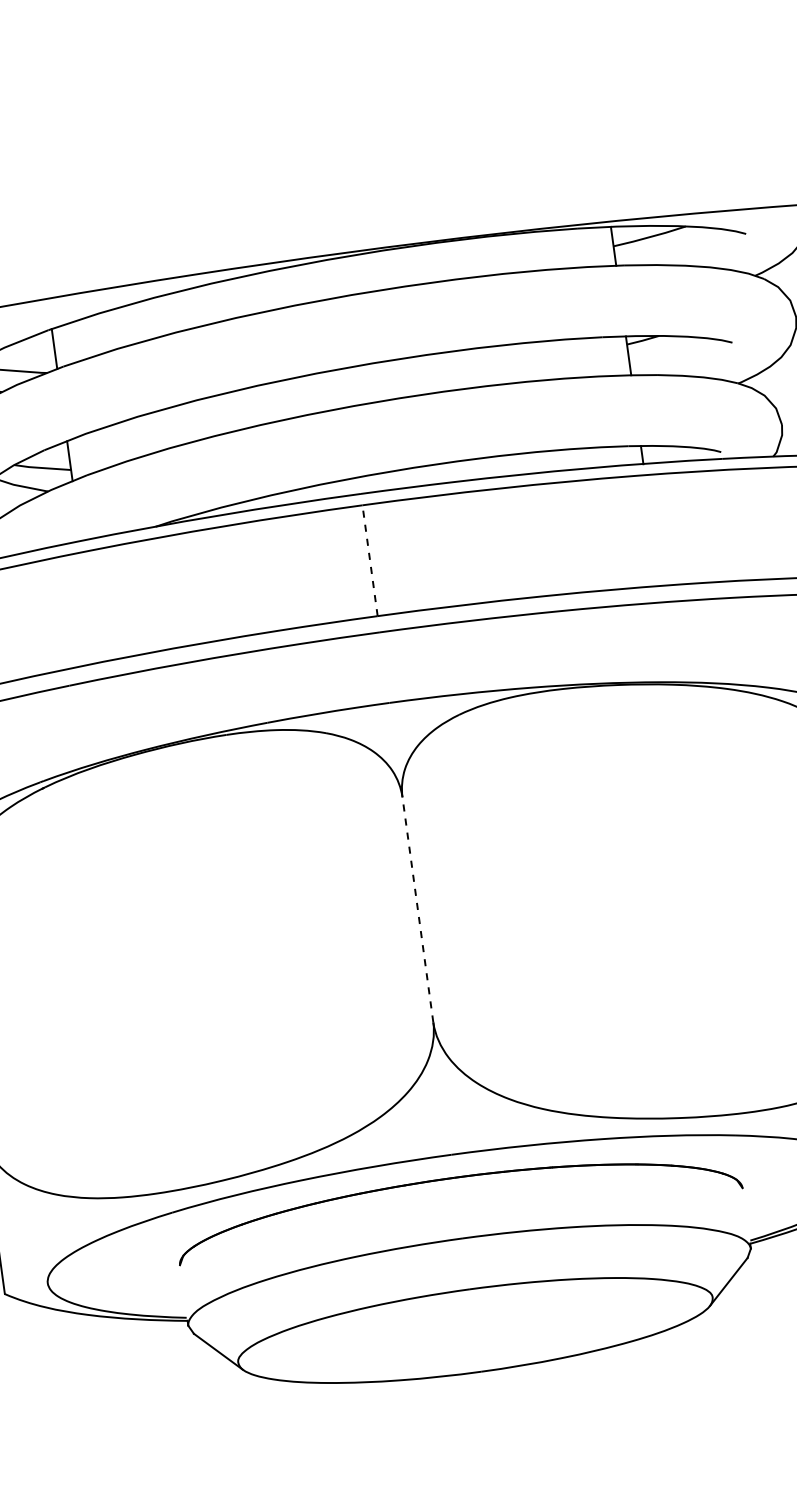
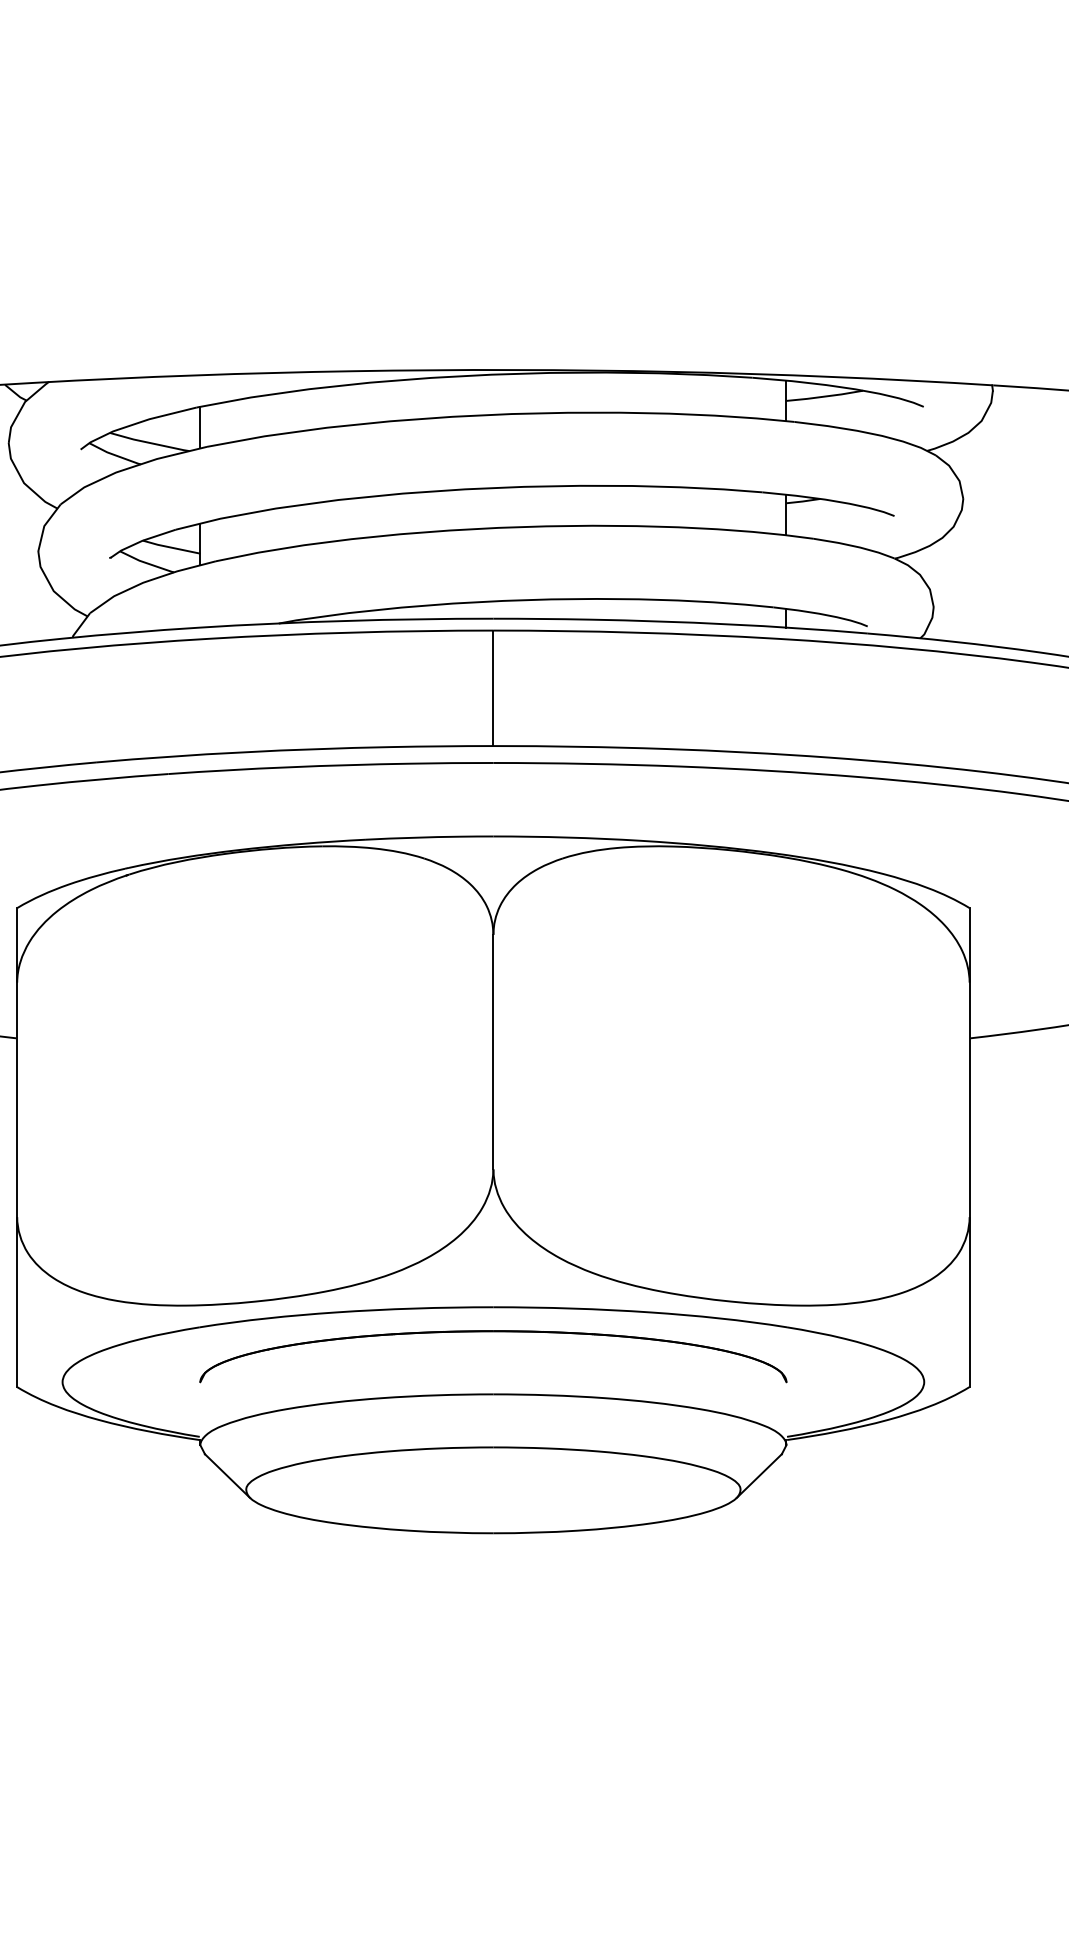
line: (370, 560) -> (493, 688), dashed -> solid
line: (417, 909) -> (493, 1051), dashed -> solid

